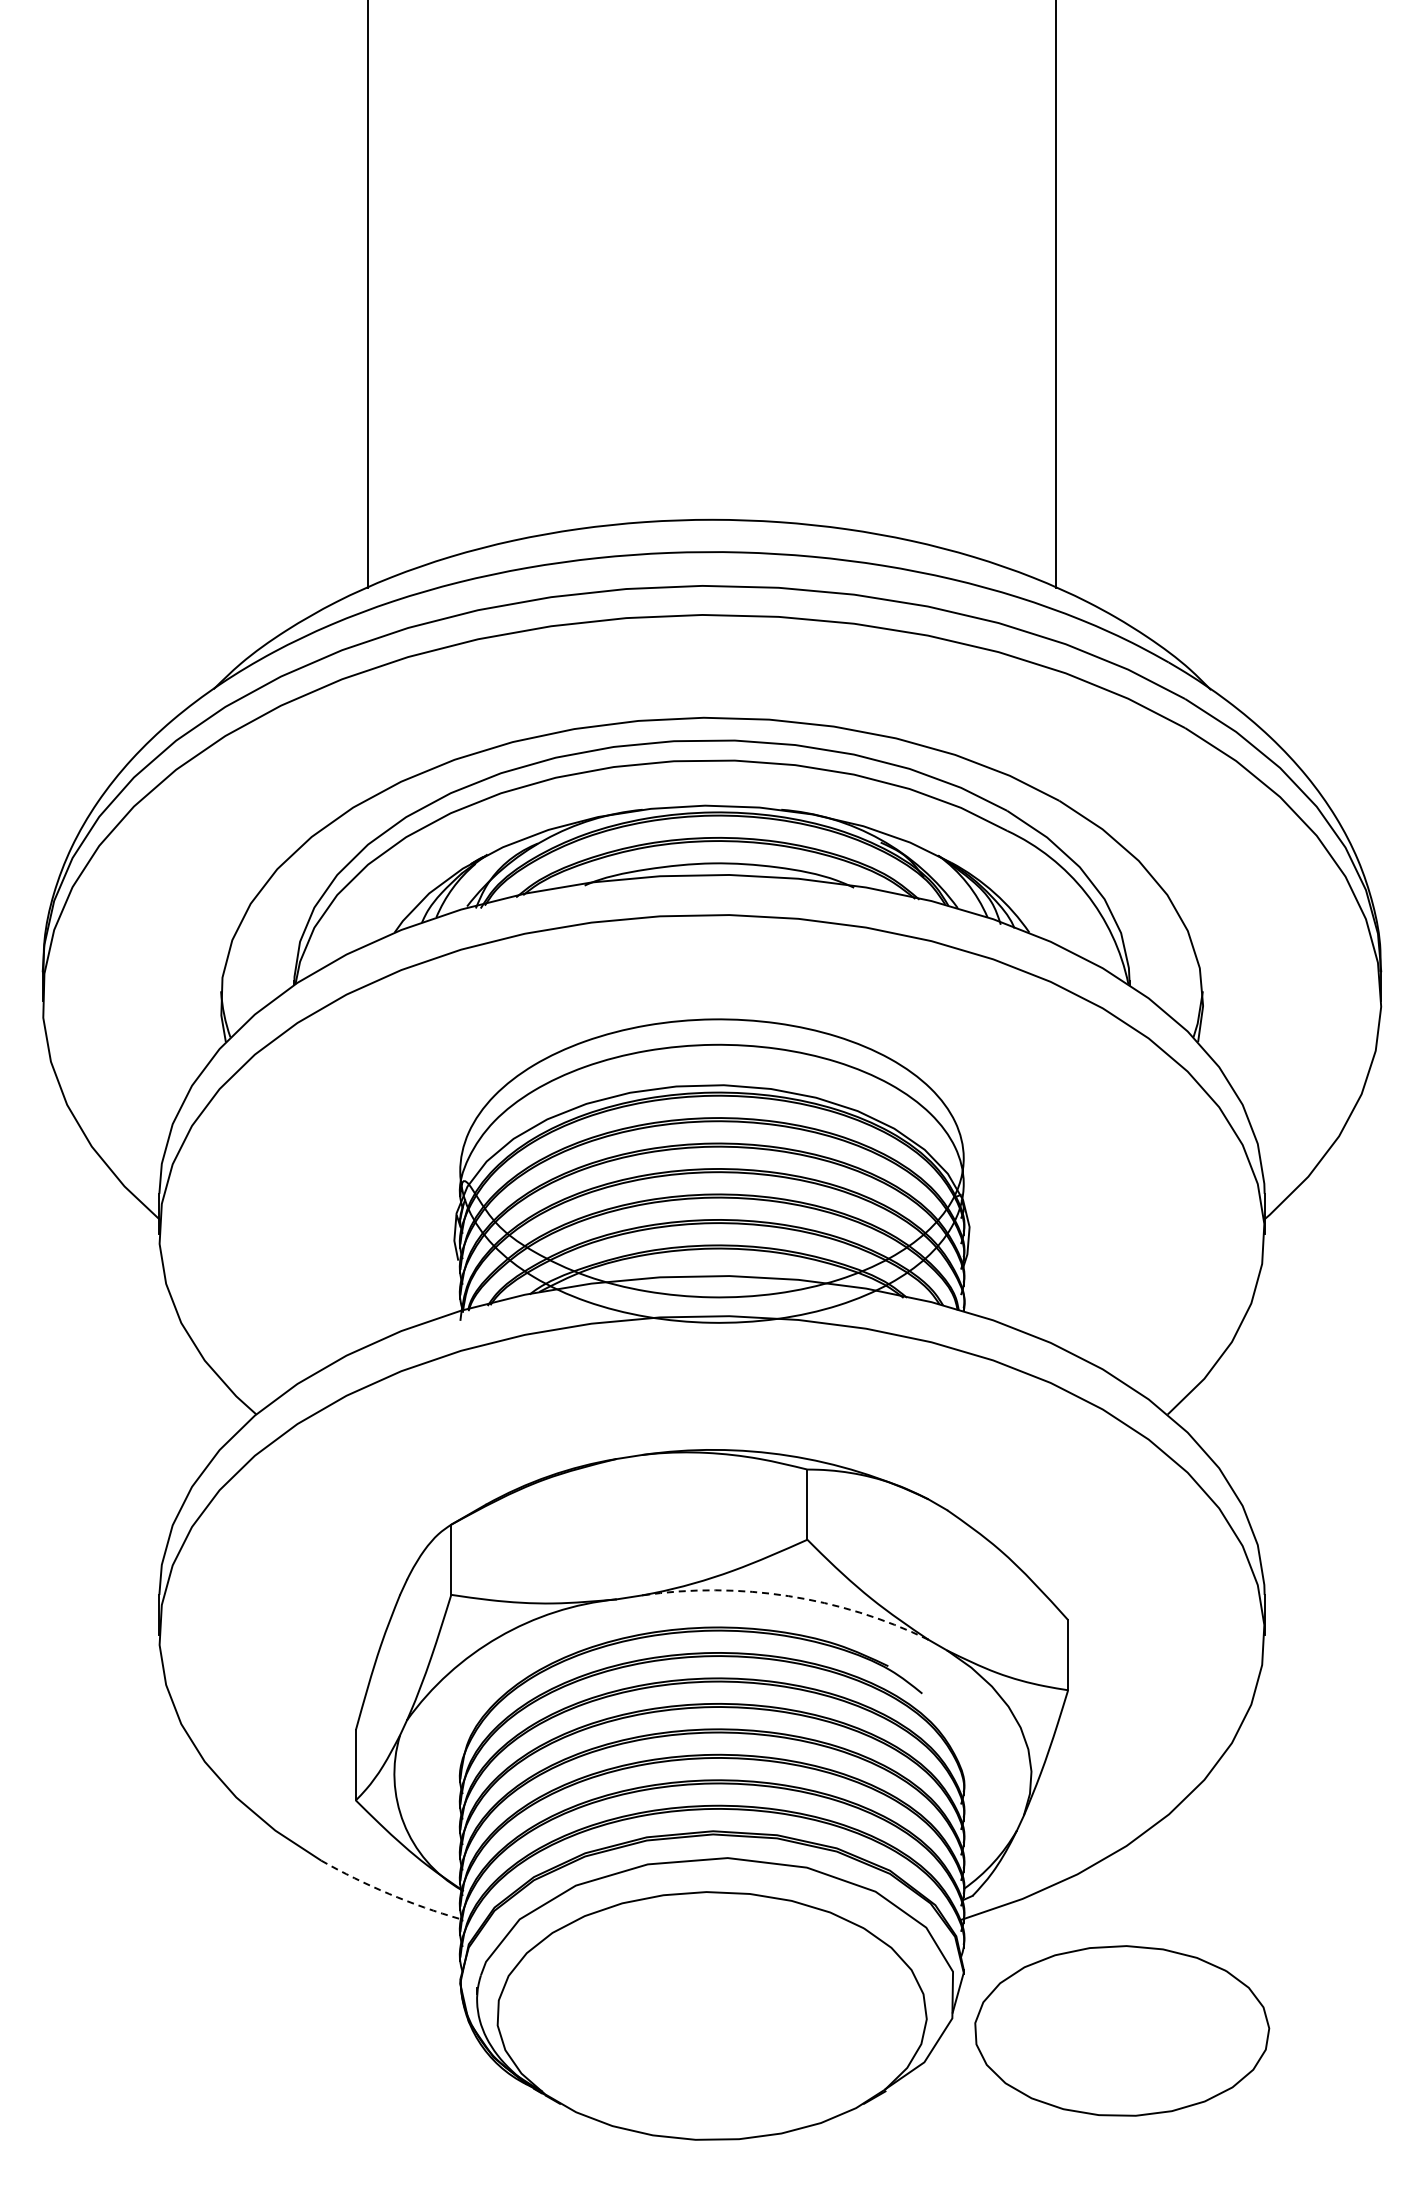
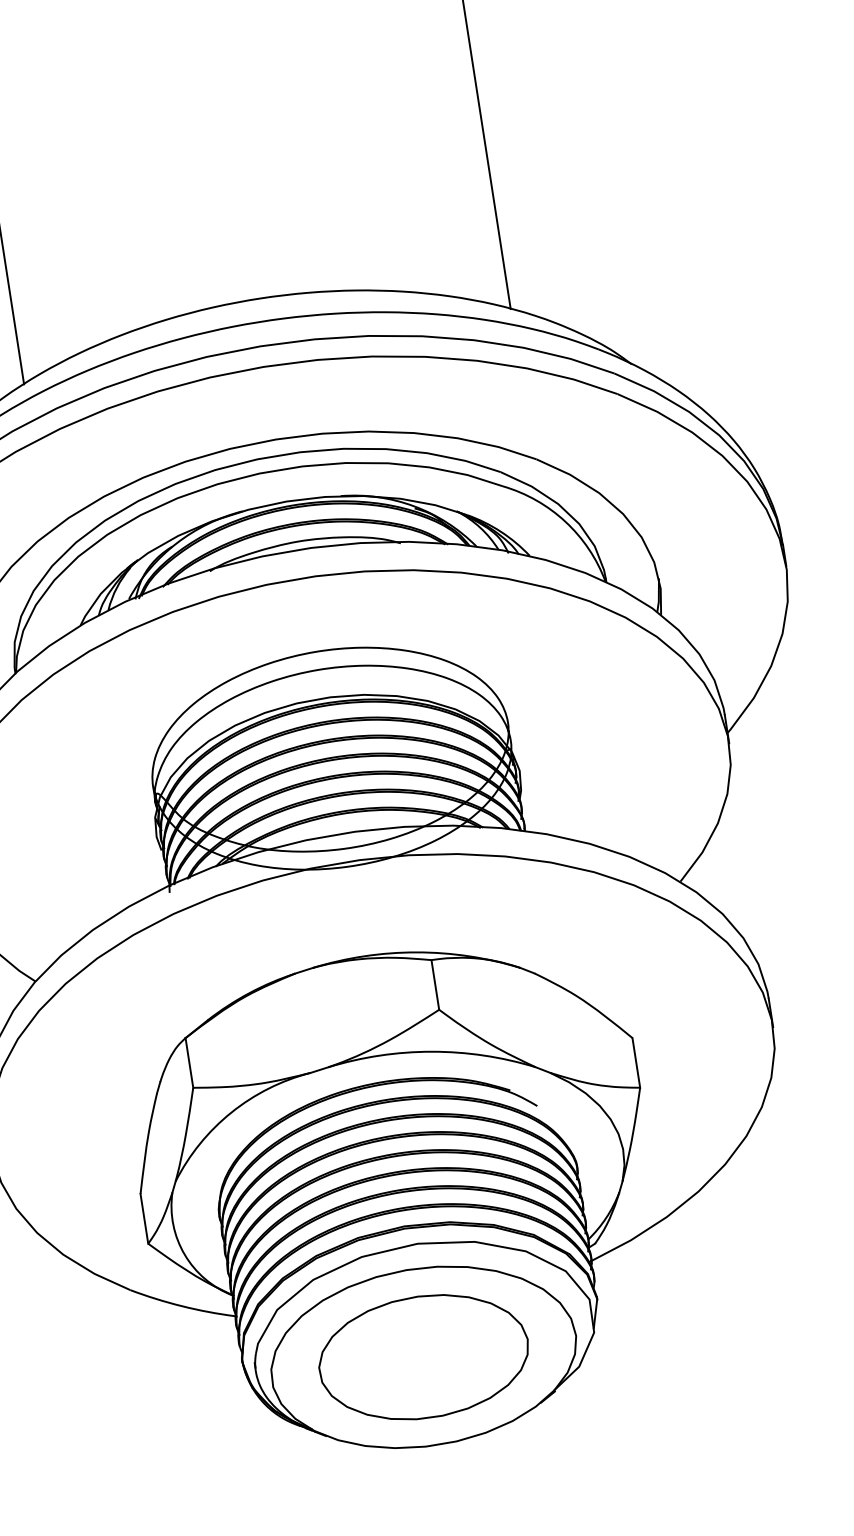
arc: (788, 1596) -> (432, 1052), dashed -> solid
arc: (389, 1893) -> (182, 1305), dashed -> solid
part: (1122, 2030) -> (424, 1356), moved

